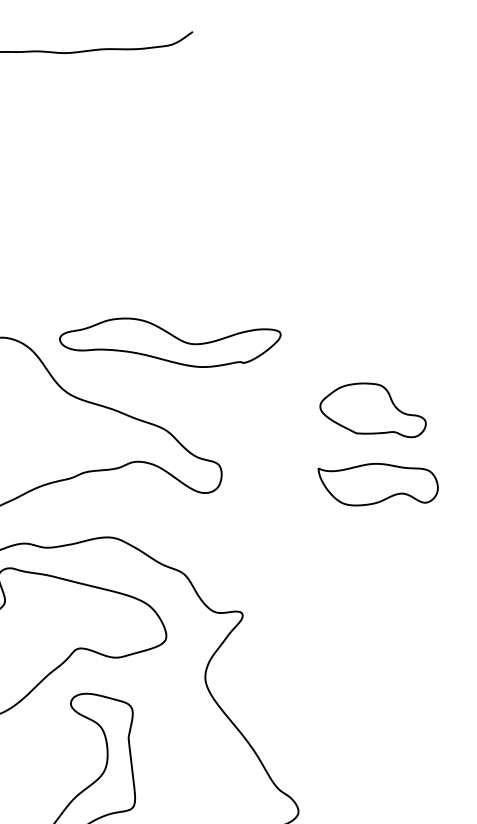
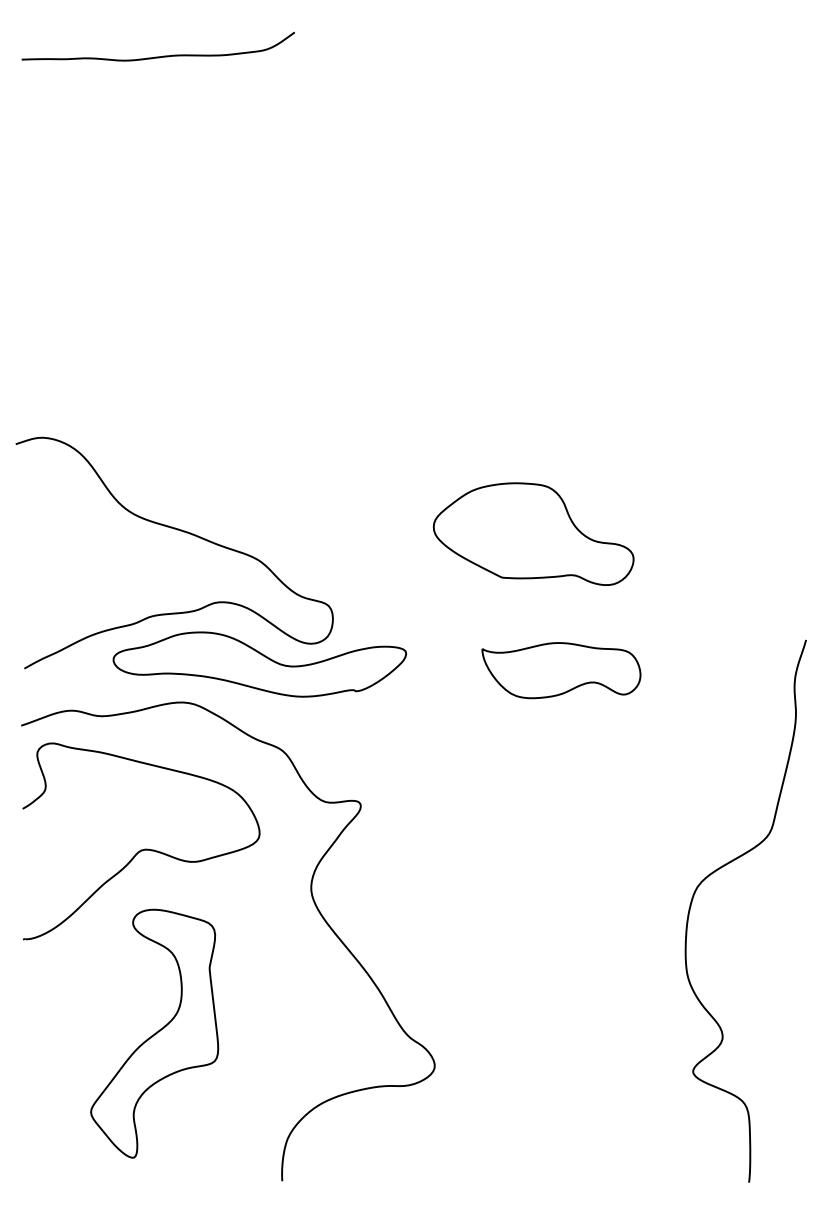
part: (170, 342) -> (259, 664), moved
part: (373, 409) -> (533, 533), size x1.43
part: (378, 484) -> (561, 670), moved

